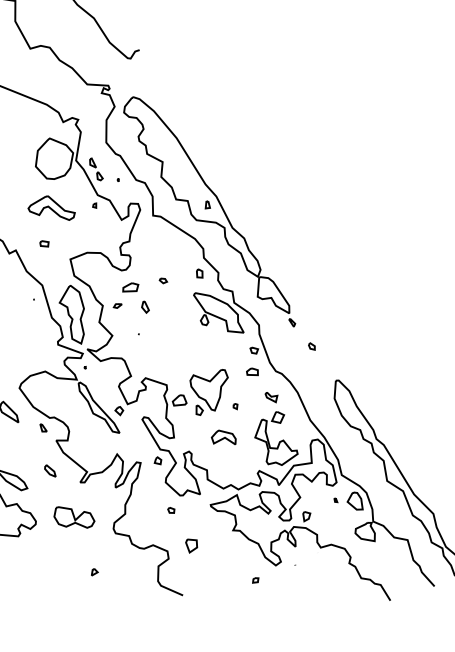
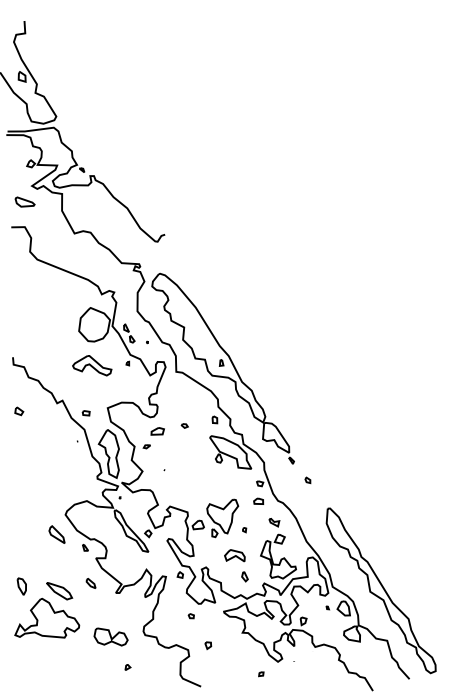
part: (43, 244) -> (85, 413), moved
part: (144, 306) -> (244, 576), moved
part: (73, 516) -> (110, 636), moved
part: (191, 545) -> (208, 645), size x0.62

